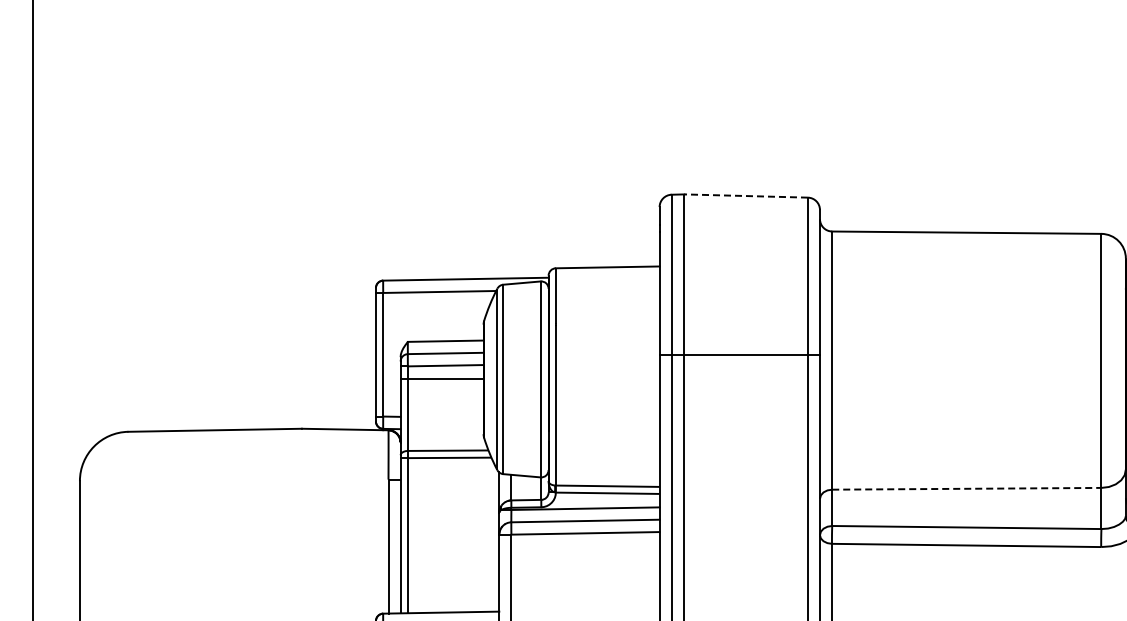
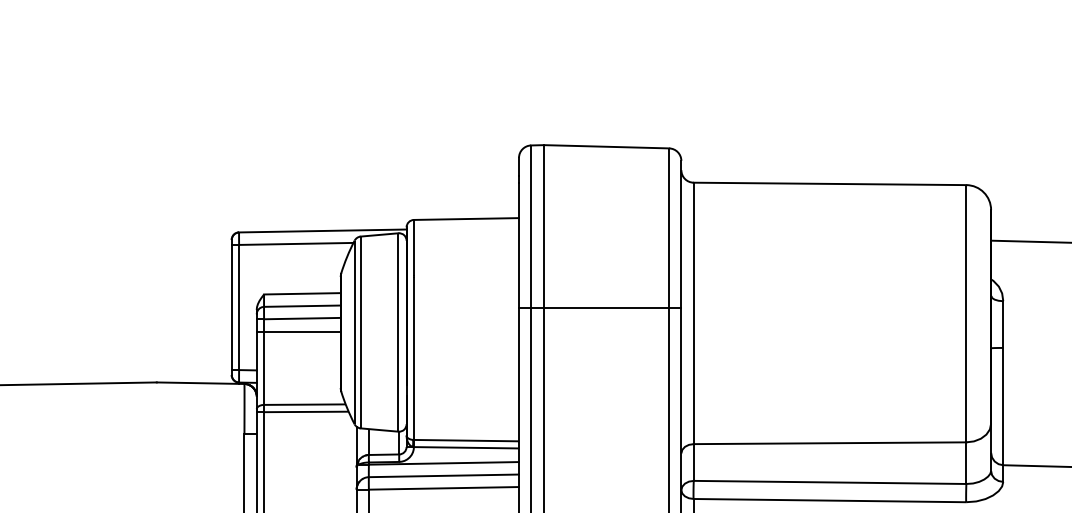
line: (746, 196) -> (606, 147), dashed -> solid
line: (966, 488) -> (829, 442), dashed -> solid

